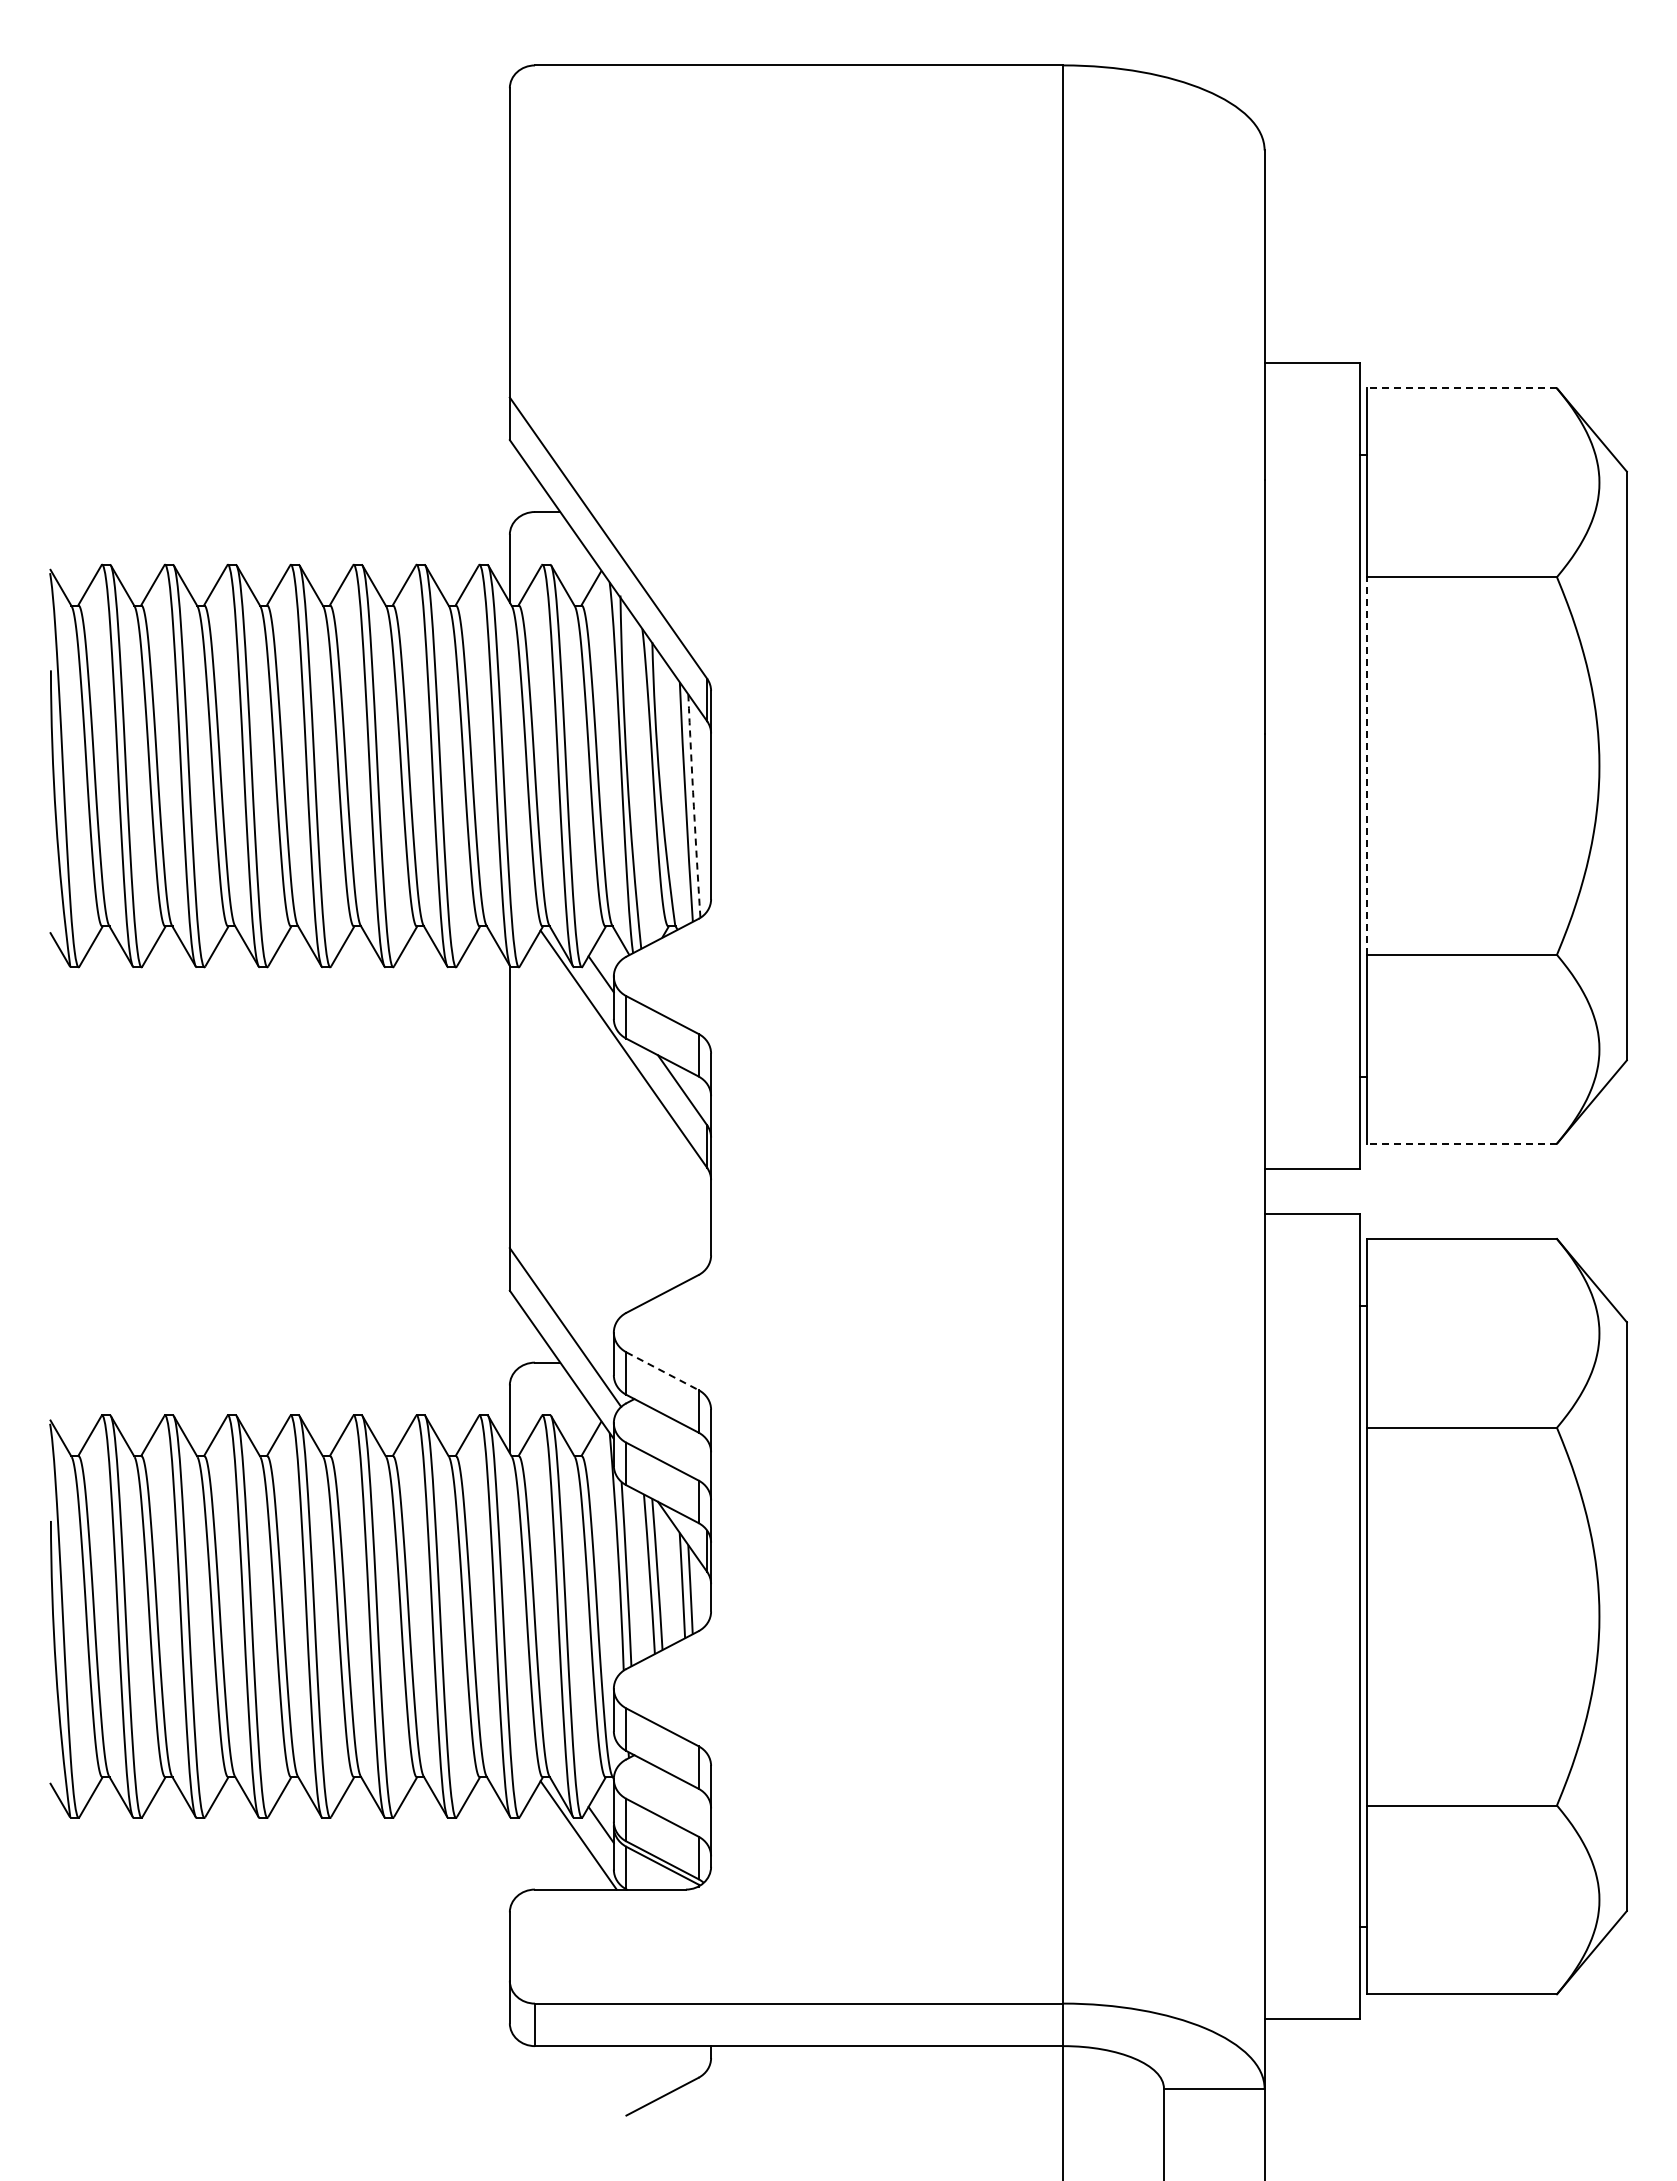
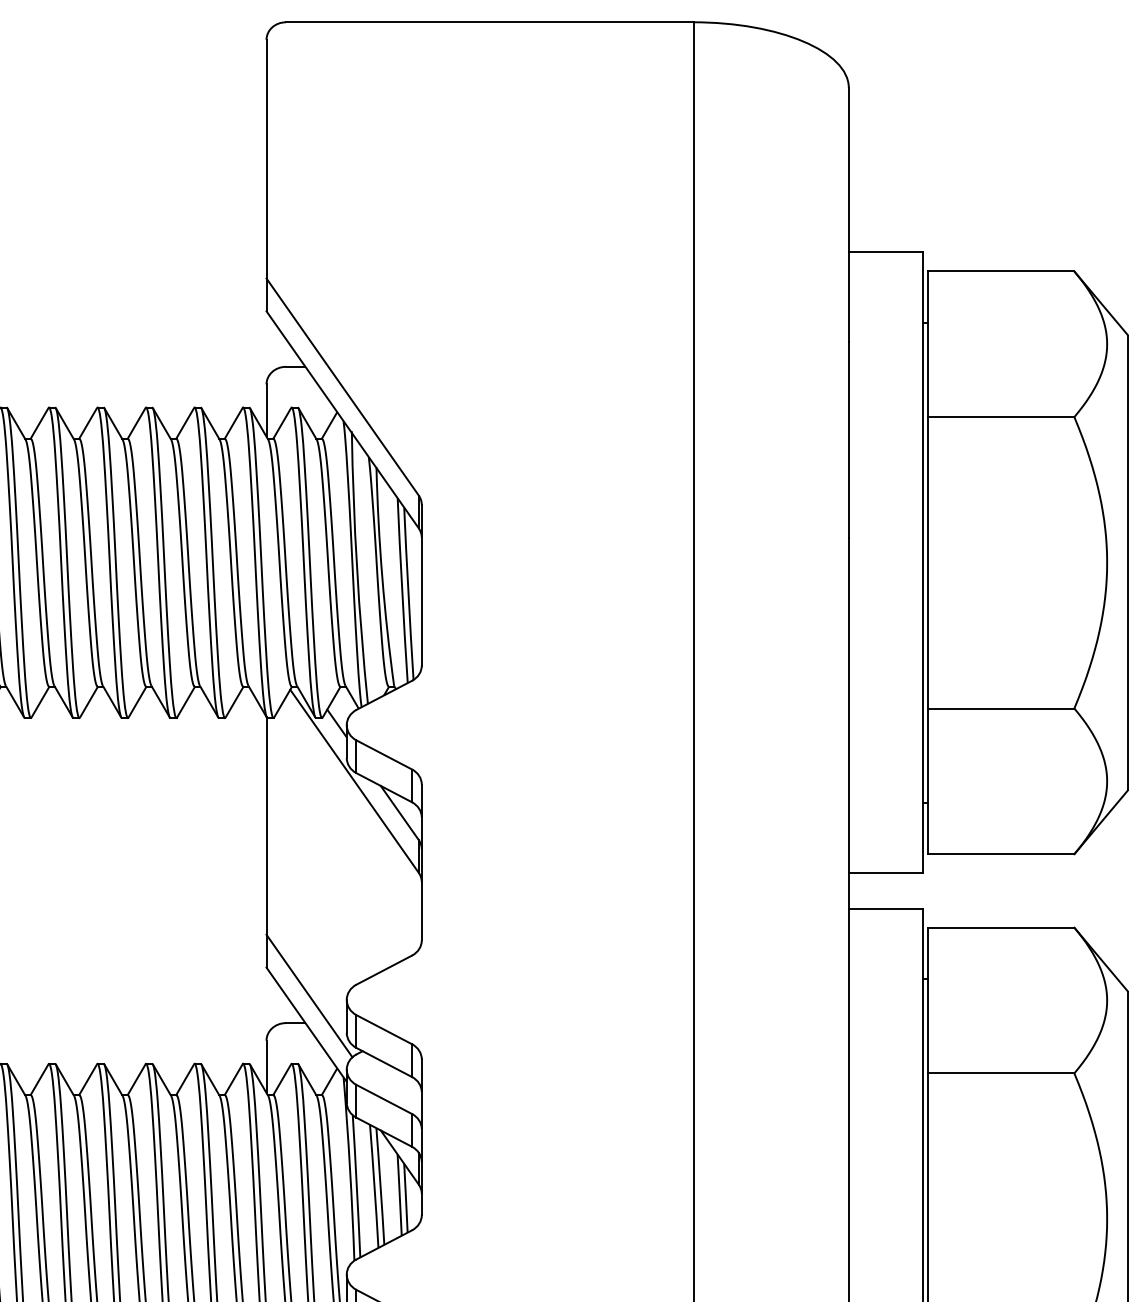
line: (1461, 388) -> (1000, 271), dashed -> solid
line: (1366, 766) -> (927, 563), dashed -> solid
arc: (693, 806) -> (408, 594), dashed -> solid
line: (1461, 1143) -> (1000, 854), dashed -> solid
line: (662, 1371) -> (384, 1029), dashed -> solid

